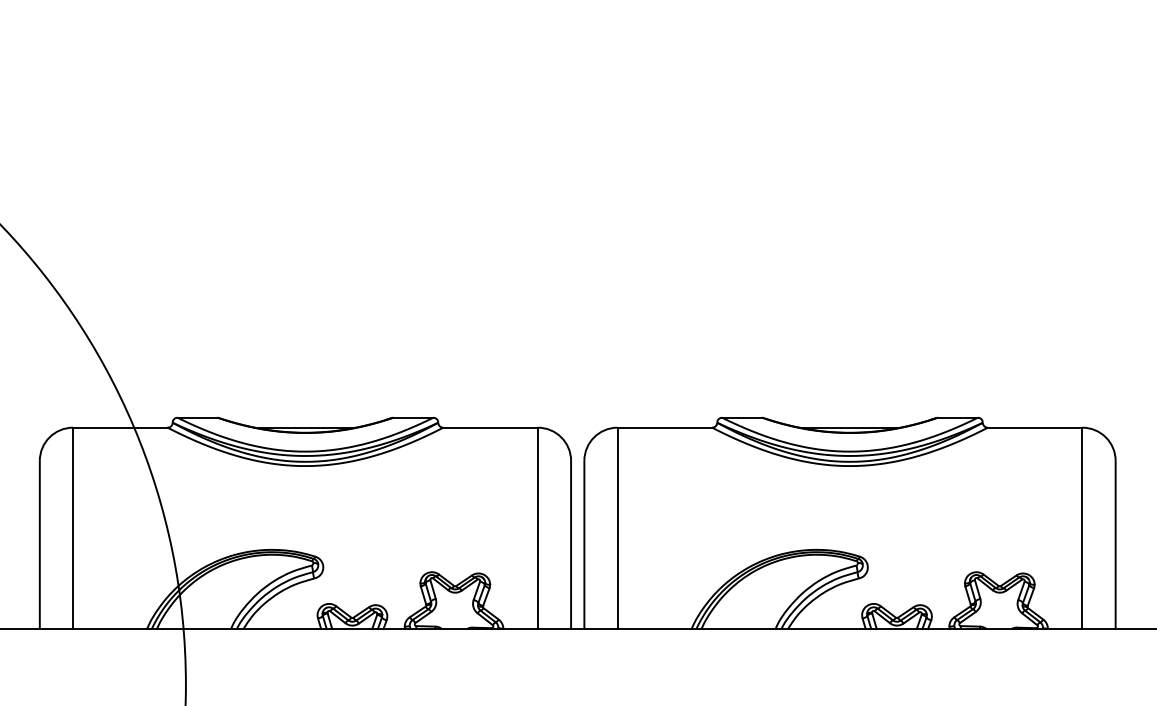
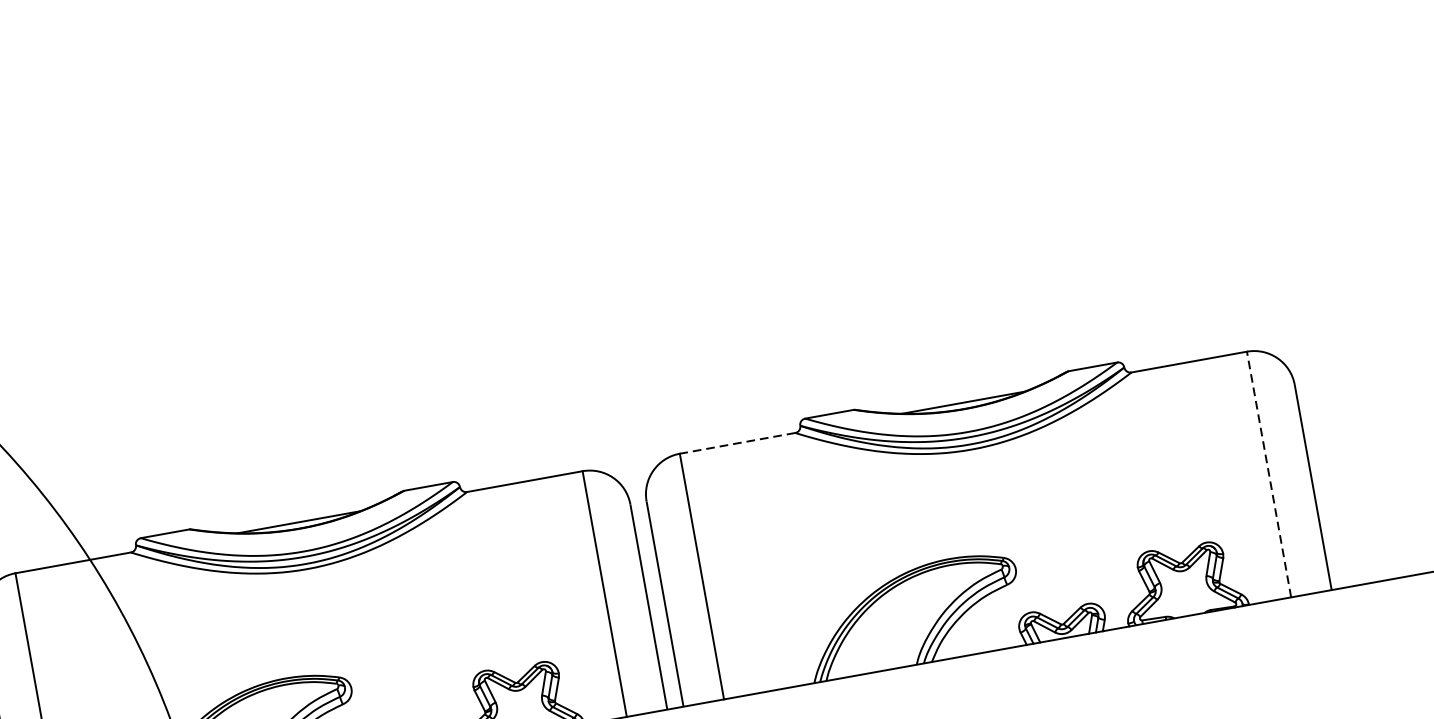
line: (664, 427) -> (737, 443), solid -> dashed
line: (1082, 528) -> (1269, 474), solid -> dashed

